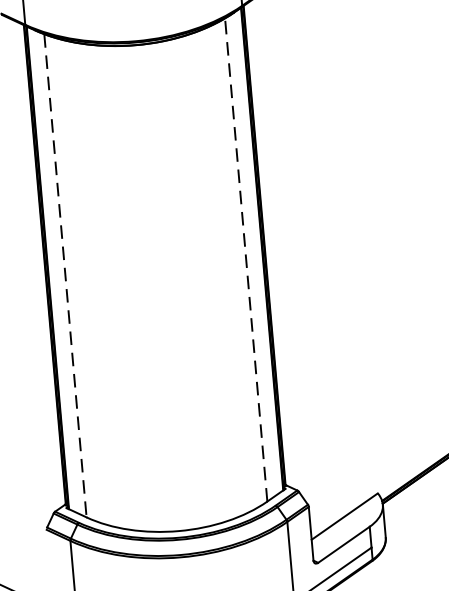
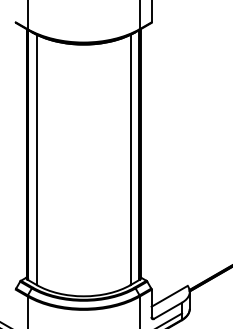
line: (246, 259) -> (130, 159), dashed -> solid
line: (64, 276) -> (36, 160), dashed -> solid

